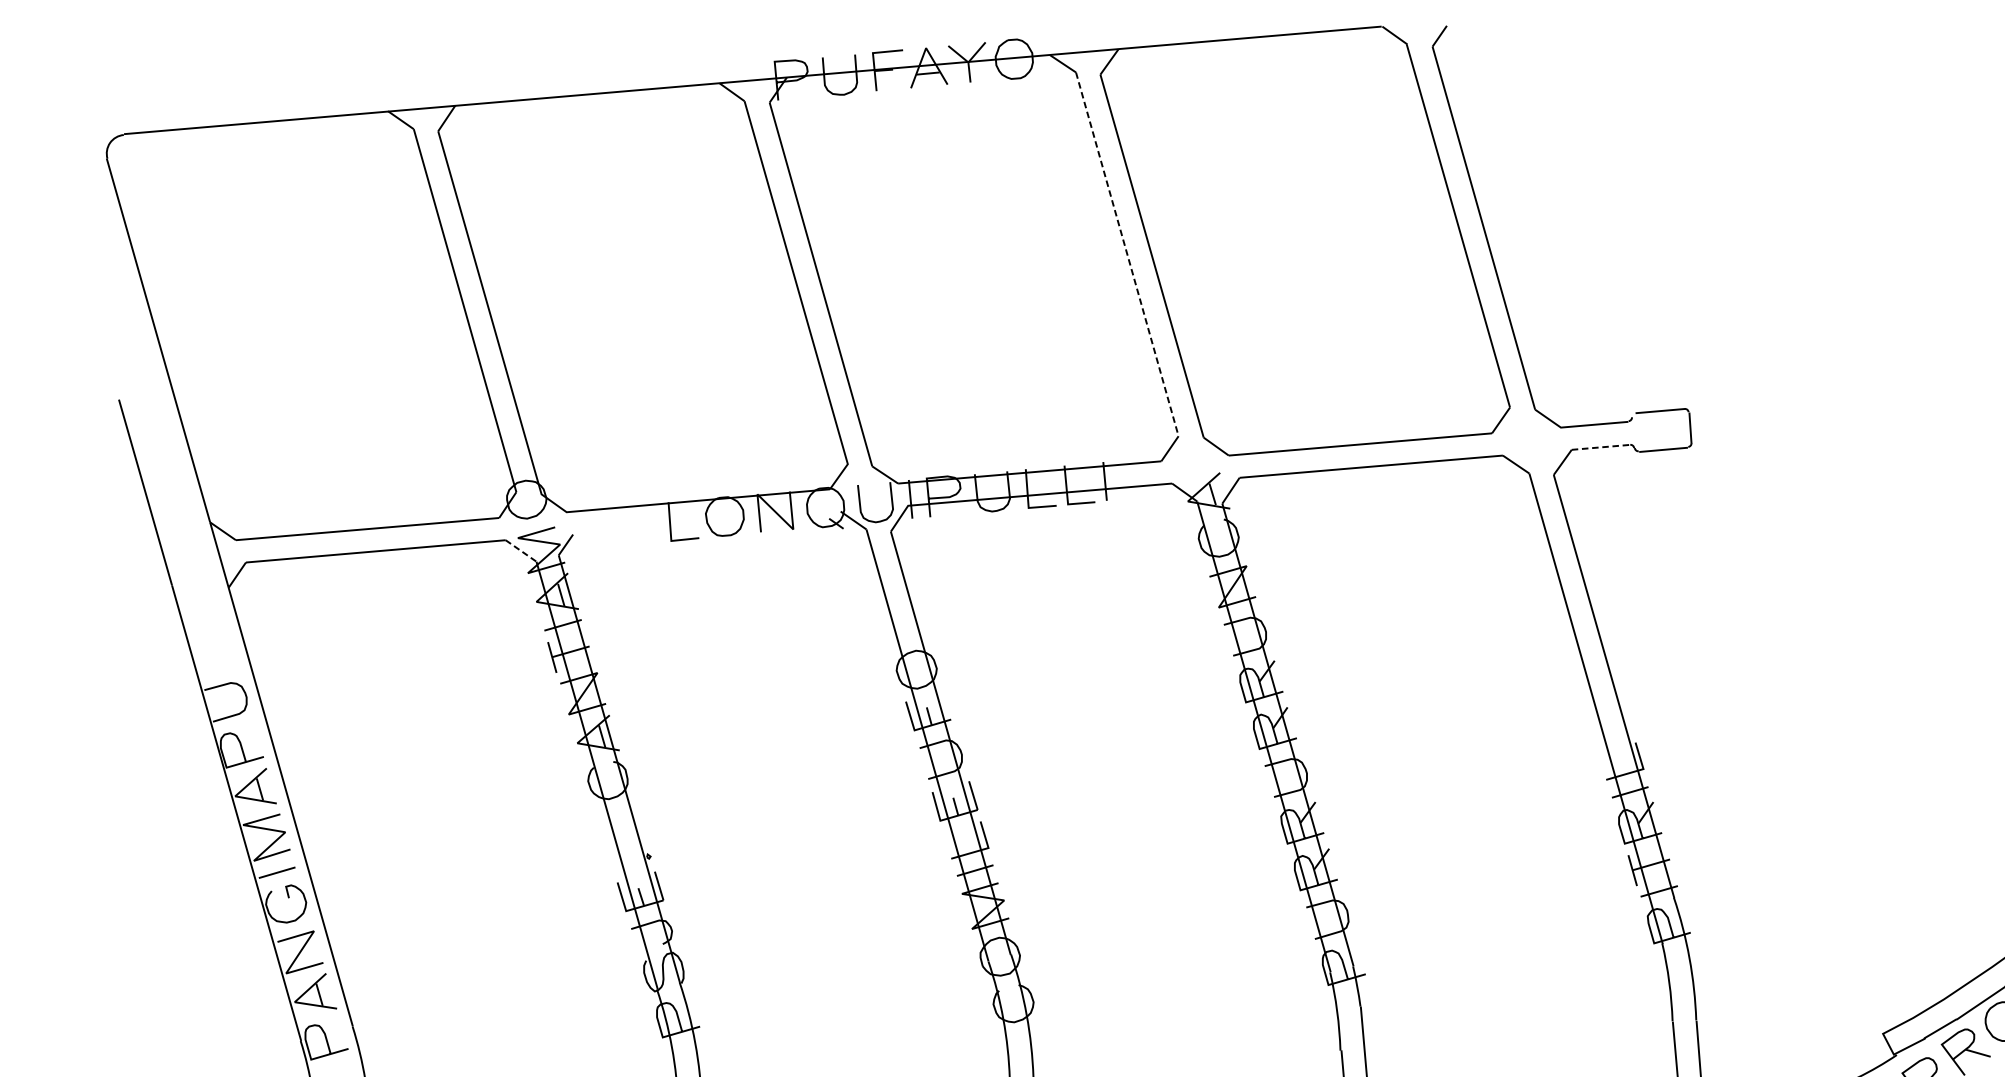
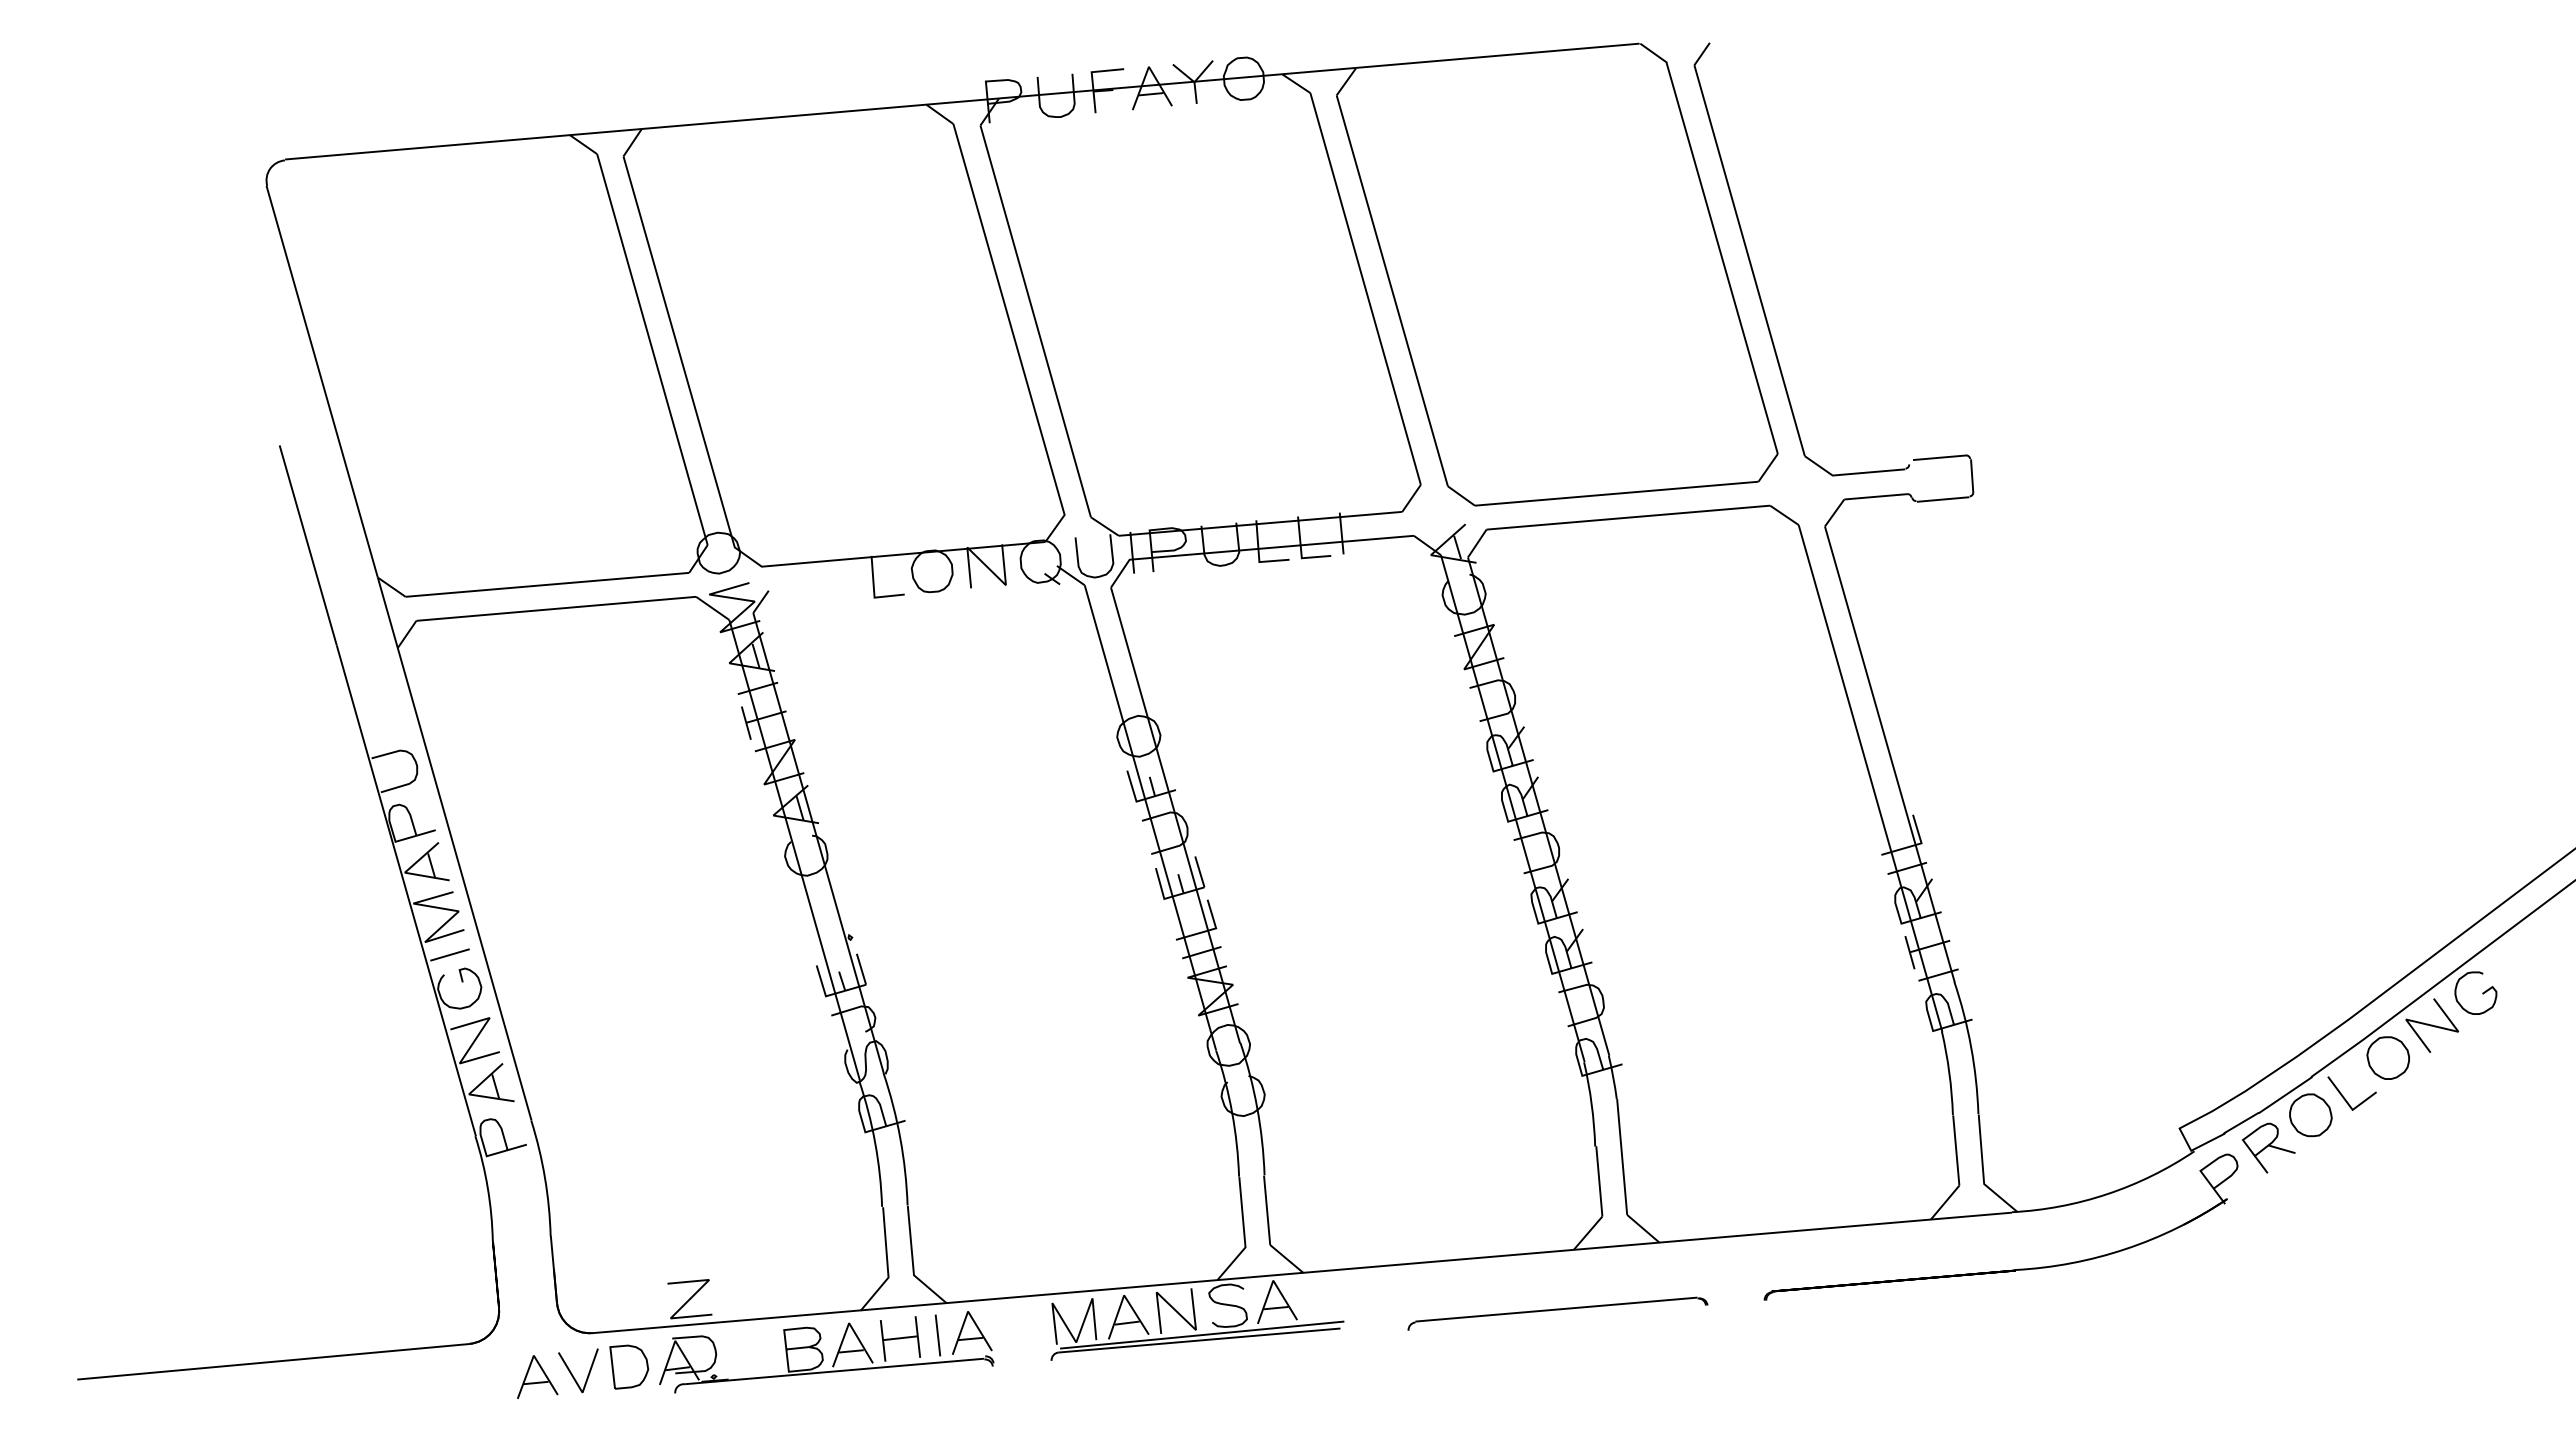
line: (1127, 253) -> (1365, 288), dashed -> solid
line: (1600, 447) -> (1875, 496), dashed -> solid
line: (521, 551) -> (713, 608), dashed -> solid

